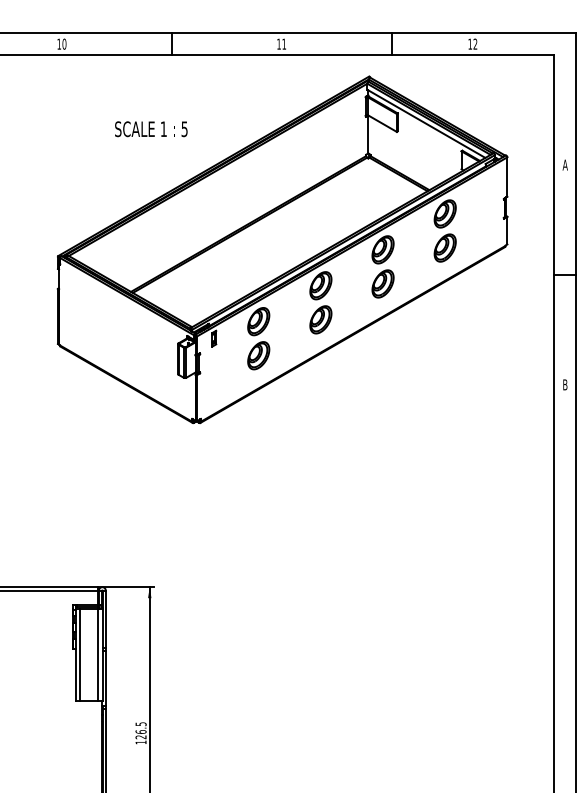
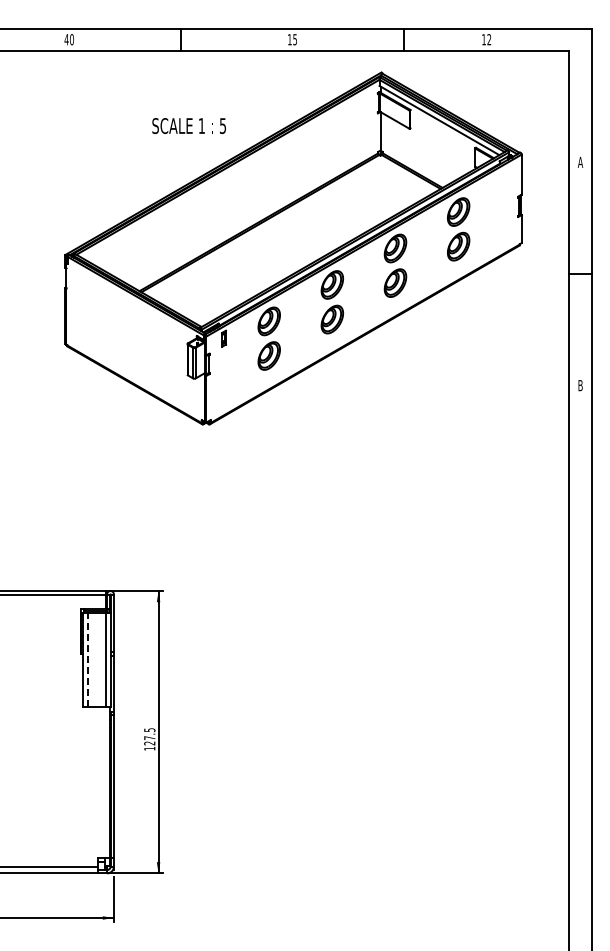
text: (59, 44) -> (66, 39), 10 -> 40
text: (283, 44) -> (294, 39), 11 -> 15
text: (150, 129) -> (188, 126), moved
line: (79, 655) -> (87, 660), solid -> dashed
text: (140, 732) -> (149, 738), 126.5 -> 127.5

